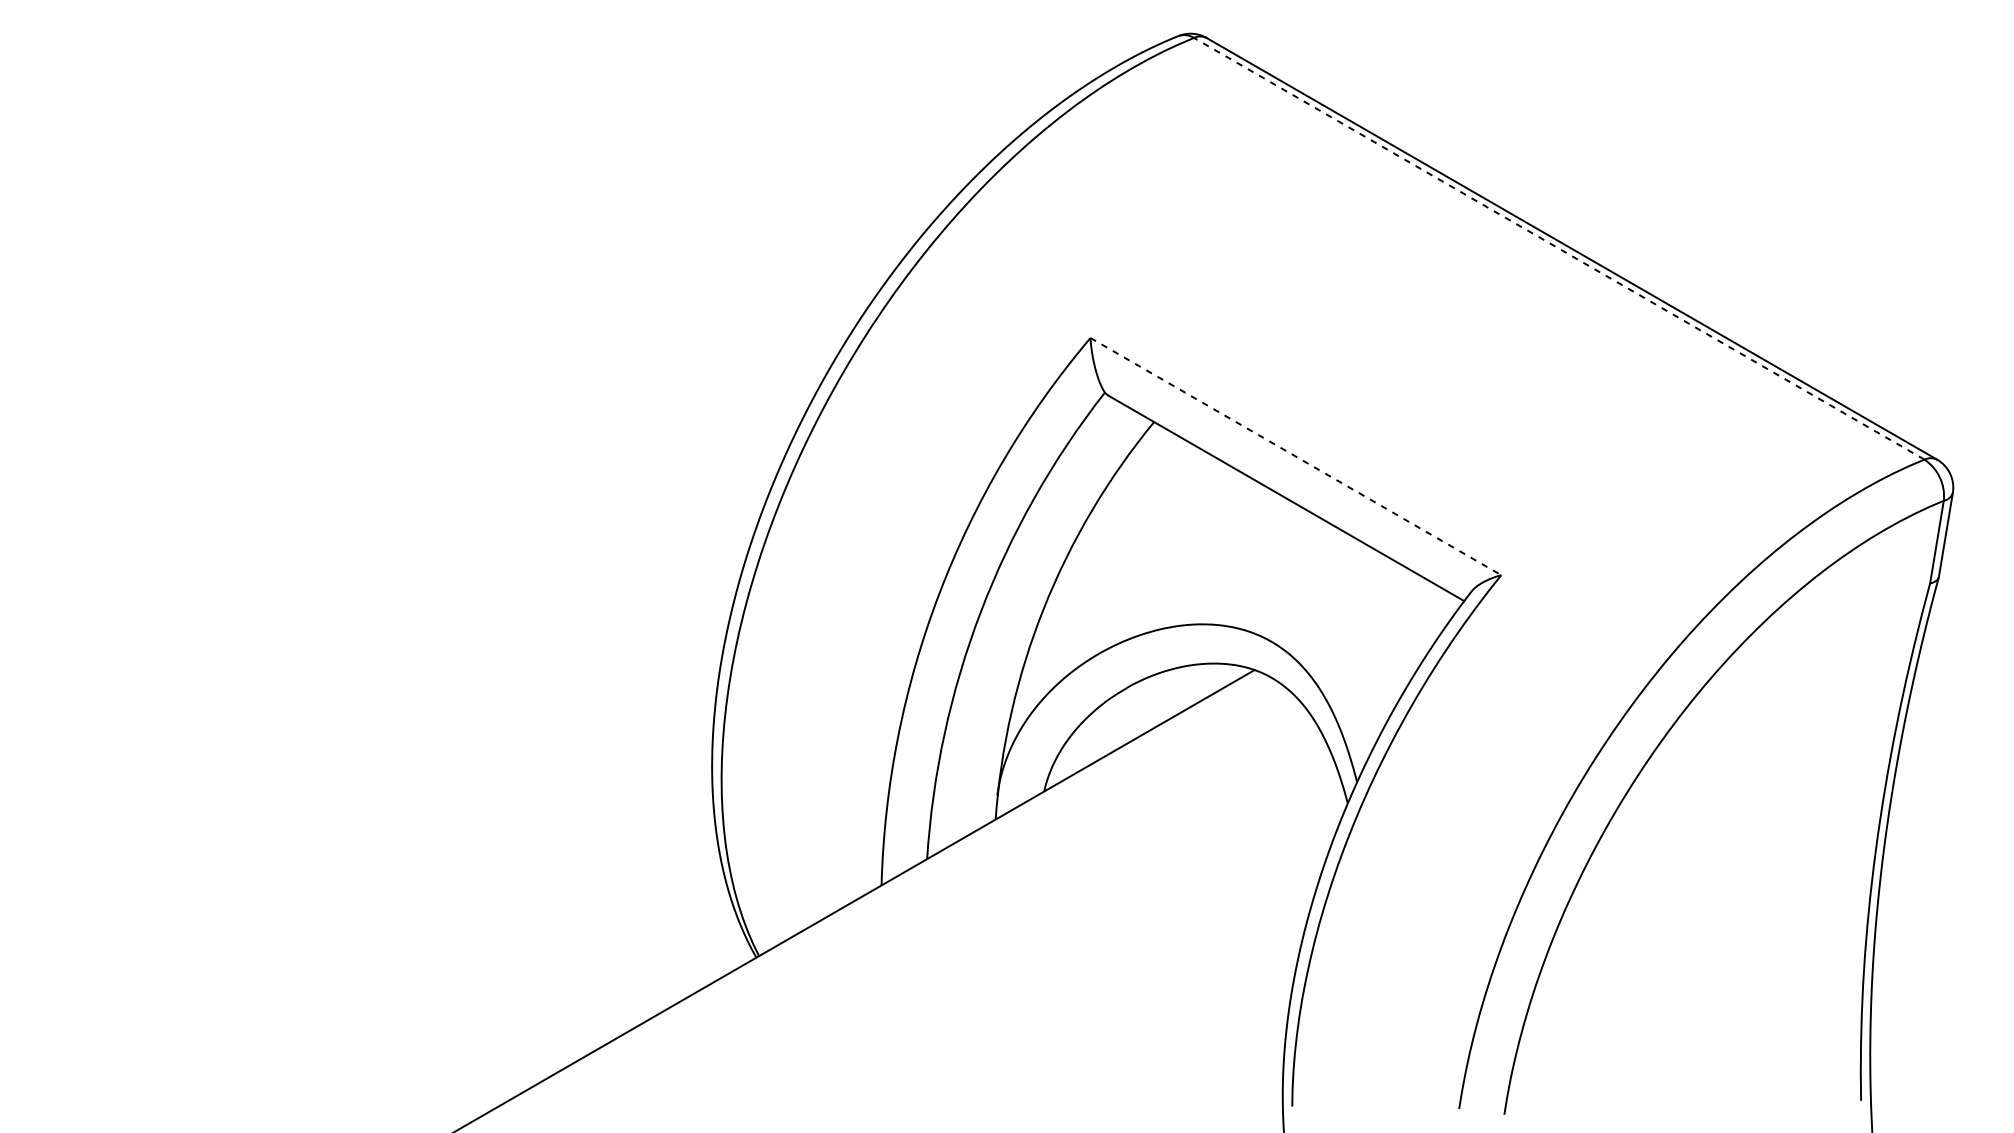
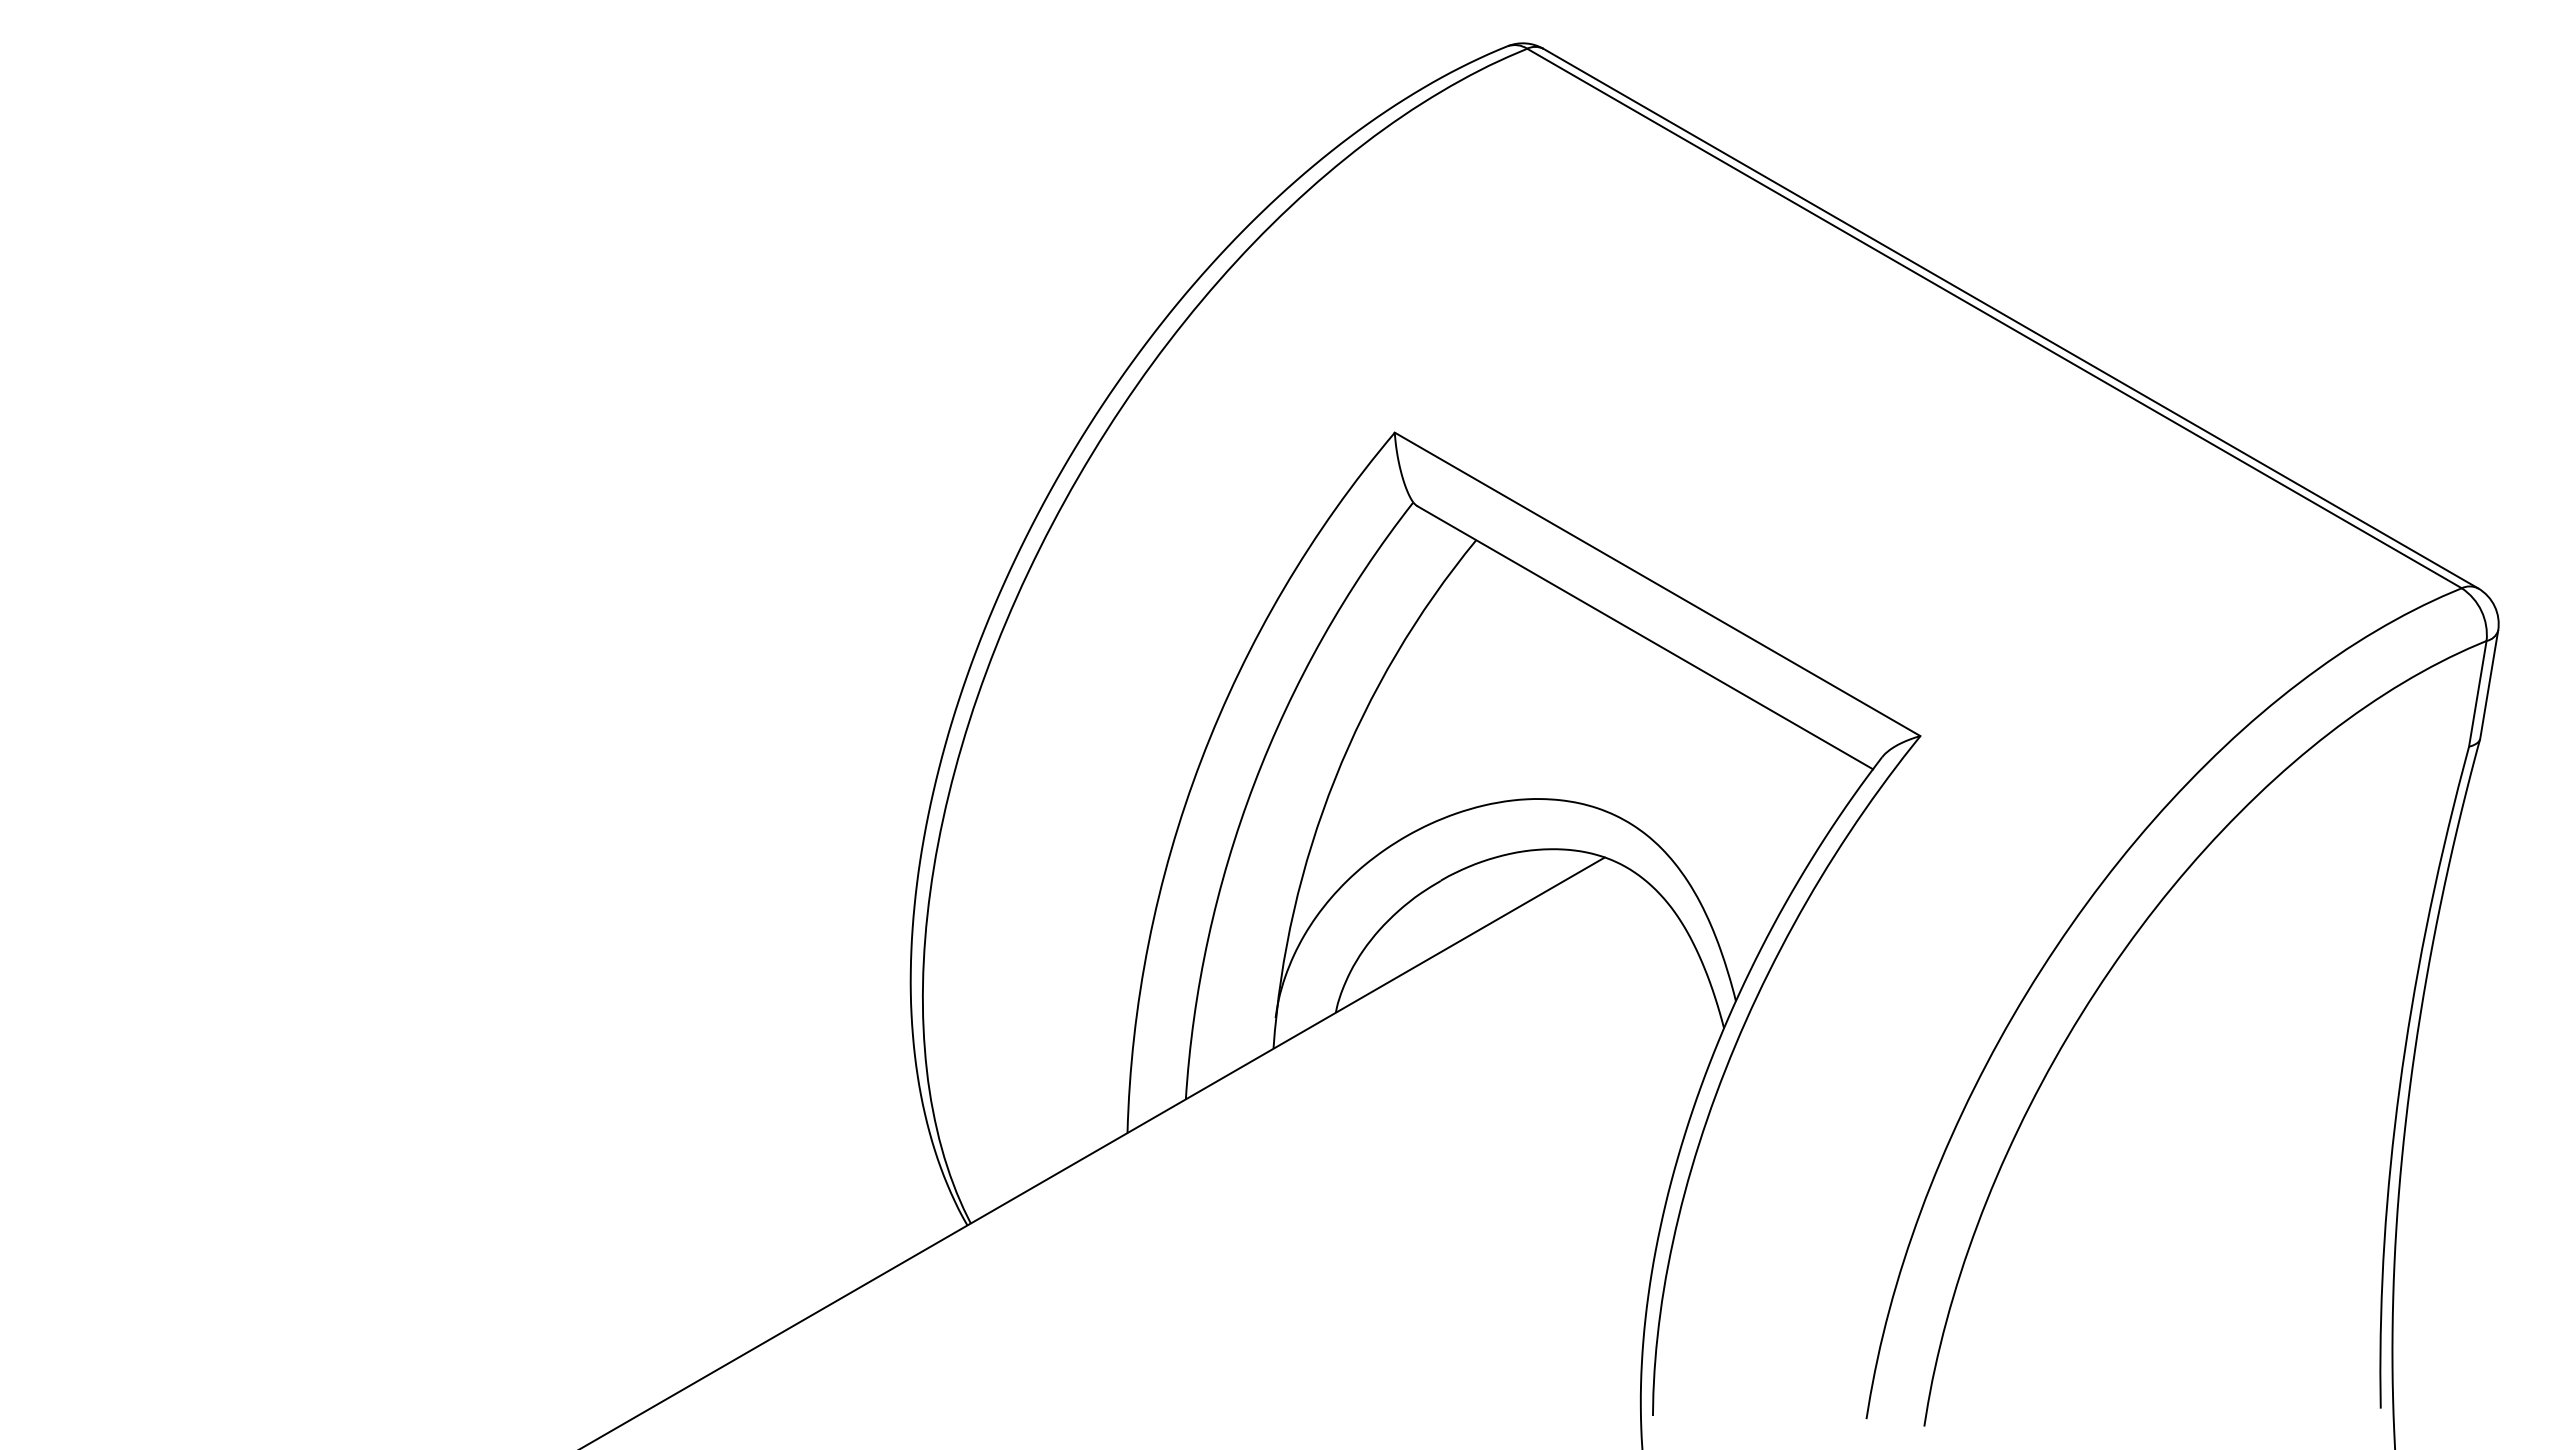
line: (1559, 248) -> (1994, 318), dashed -> solid
line: (1296, 456) -> (1658, 584), dashed -> solid

